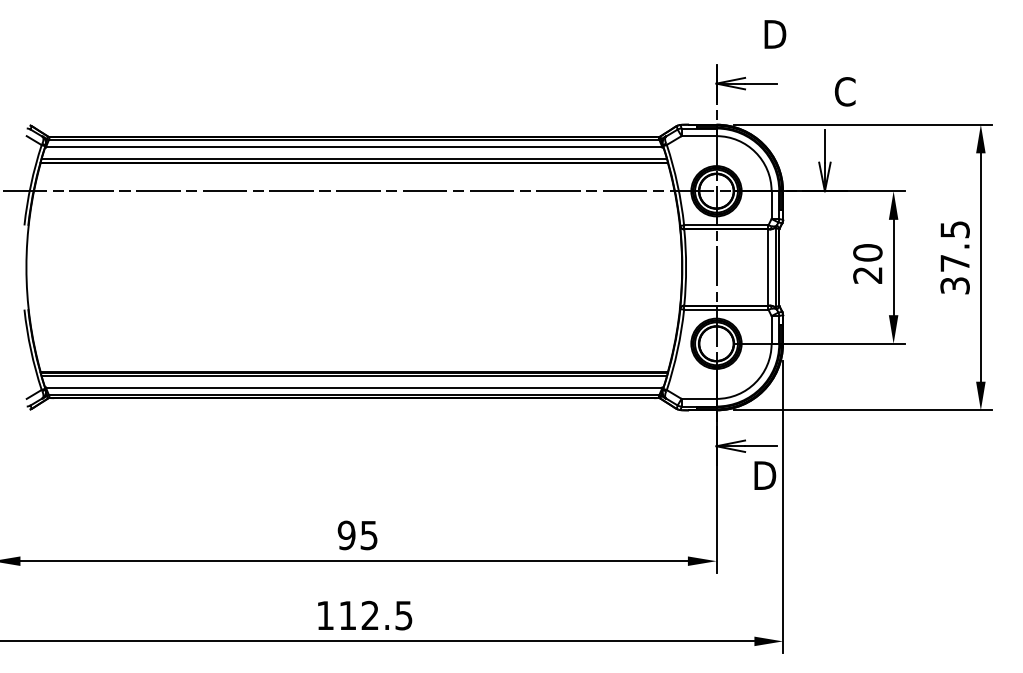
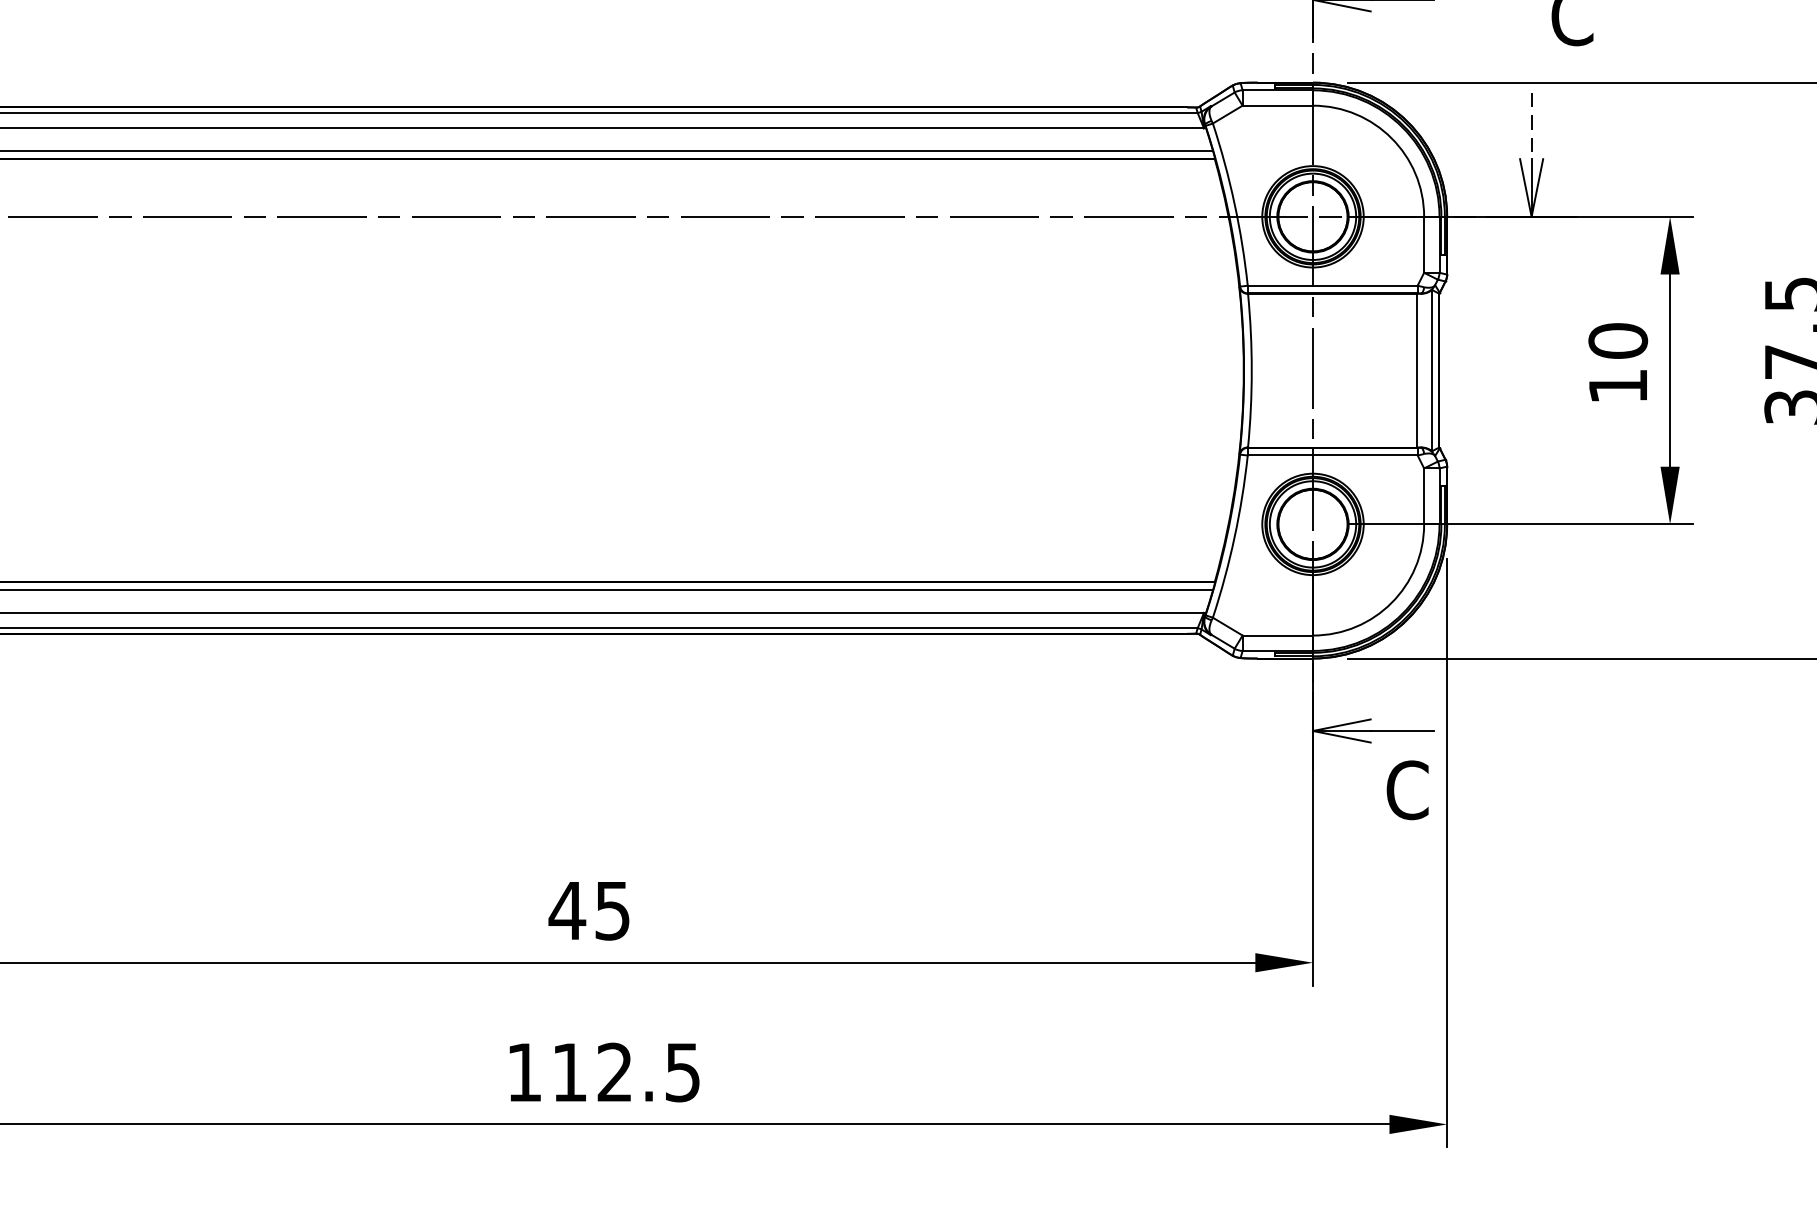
line: (824, 146) -> (1530, 126), solid -> dashed
text: (867, 275) -> (1617, 386), 20 -> 10
text: (764, 475) -> (1409, 789), D -> C
text: (346, 535) -> (567, 910), 95 -> 45

